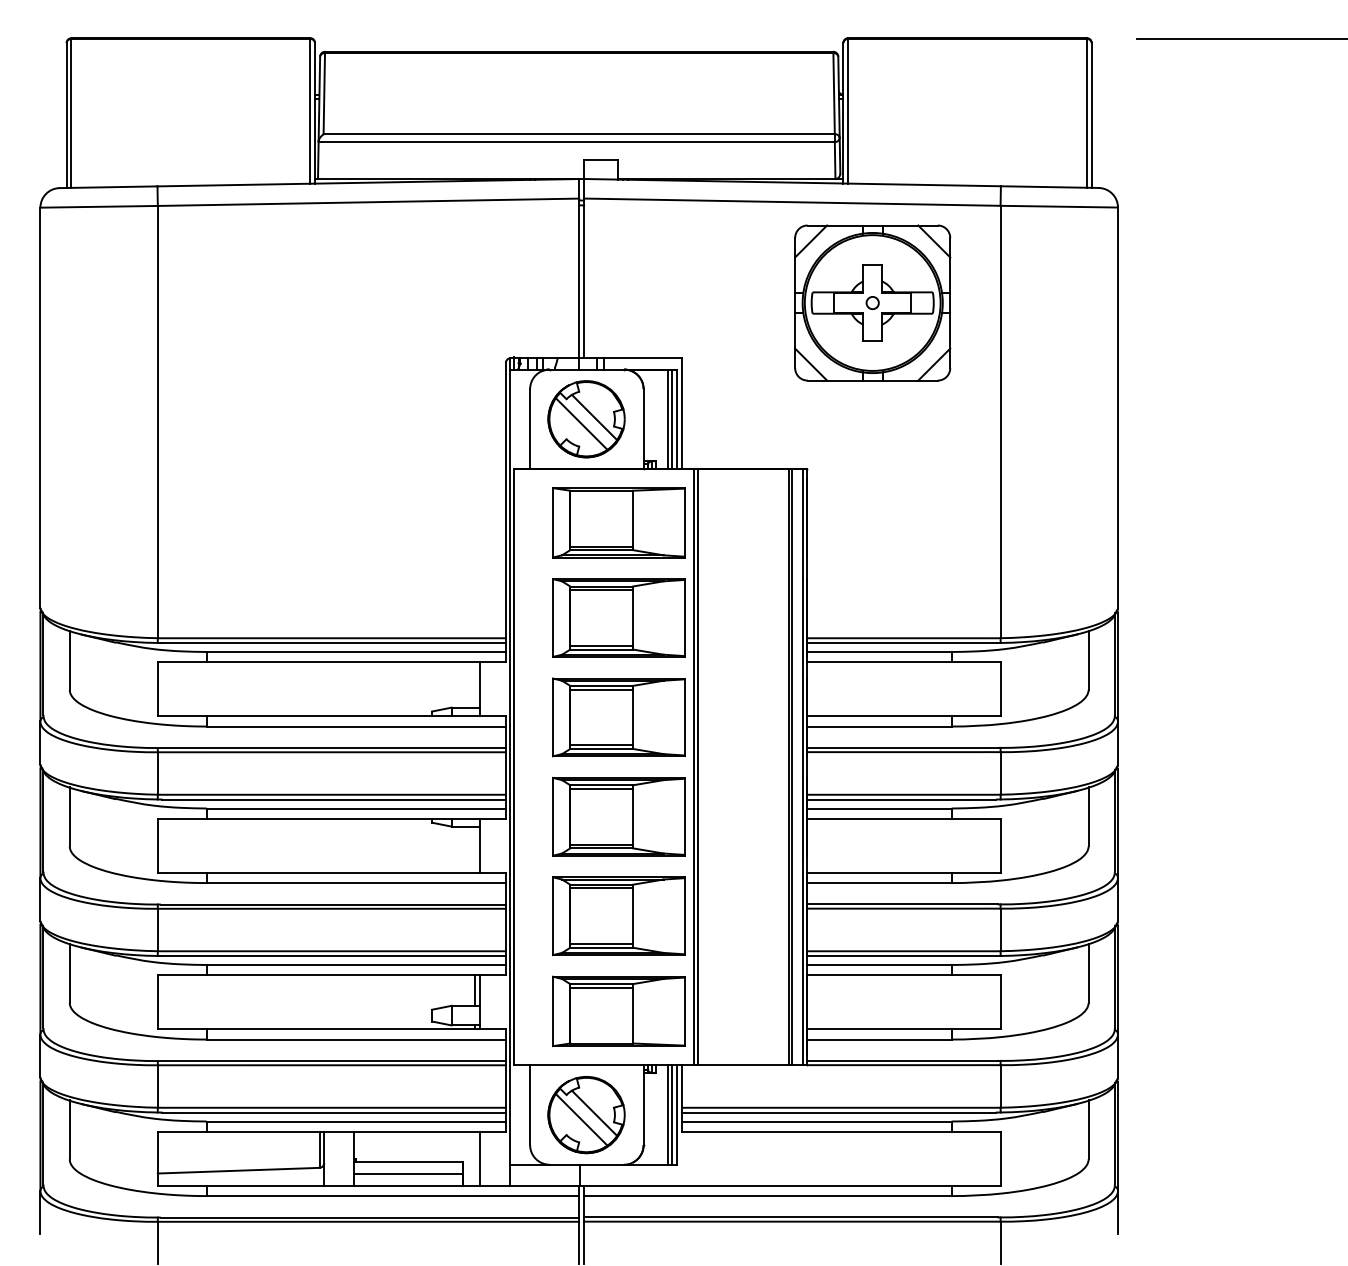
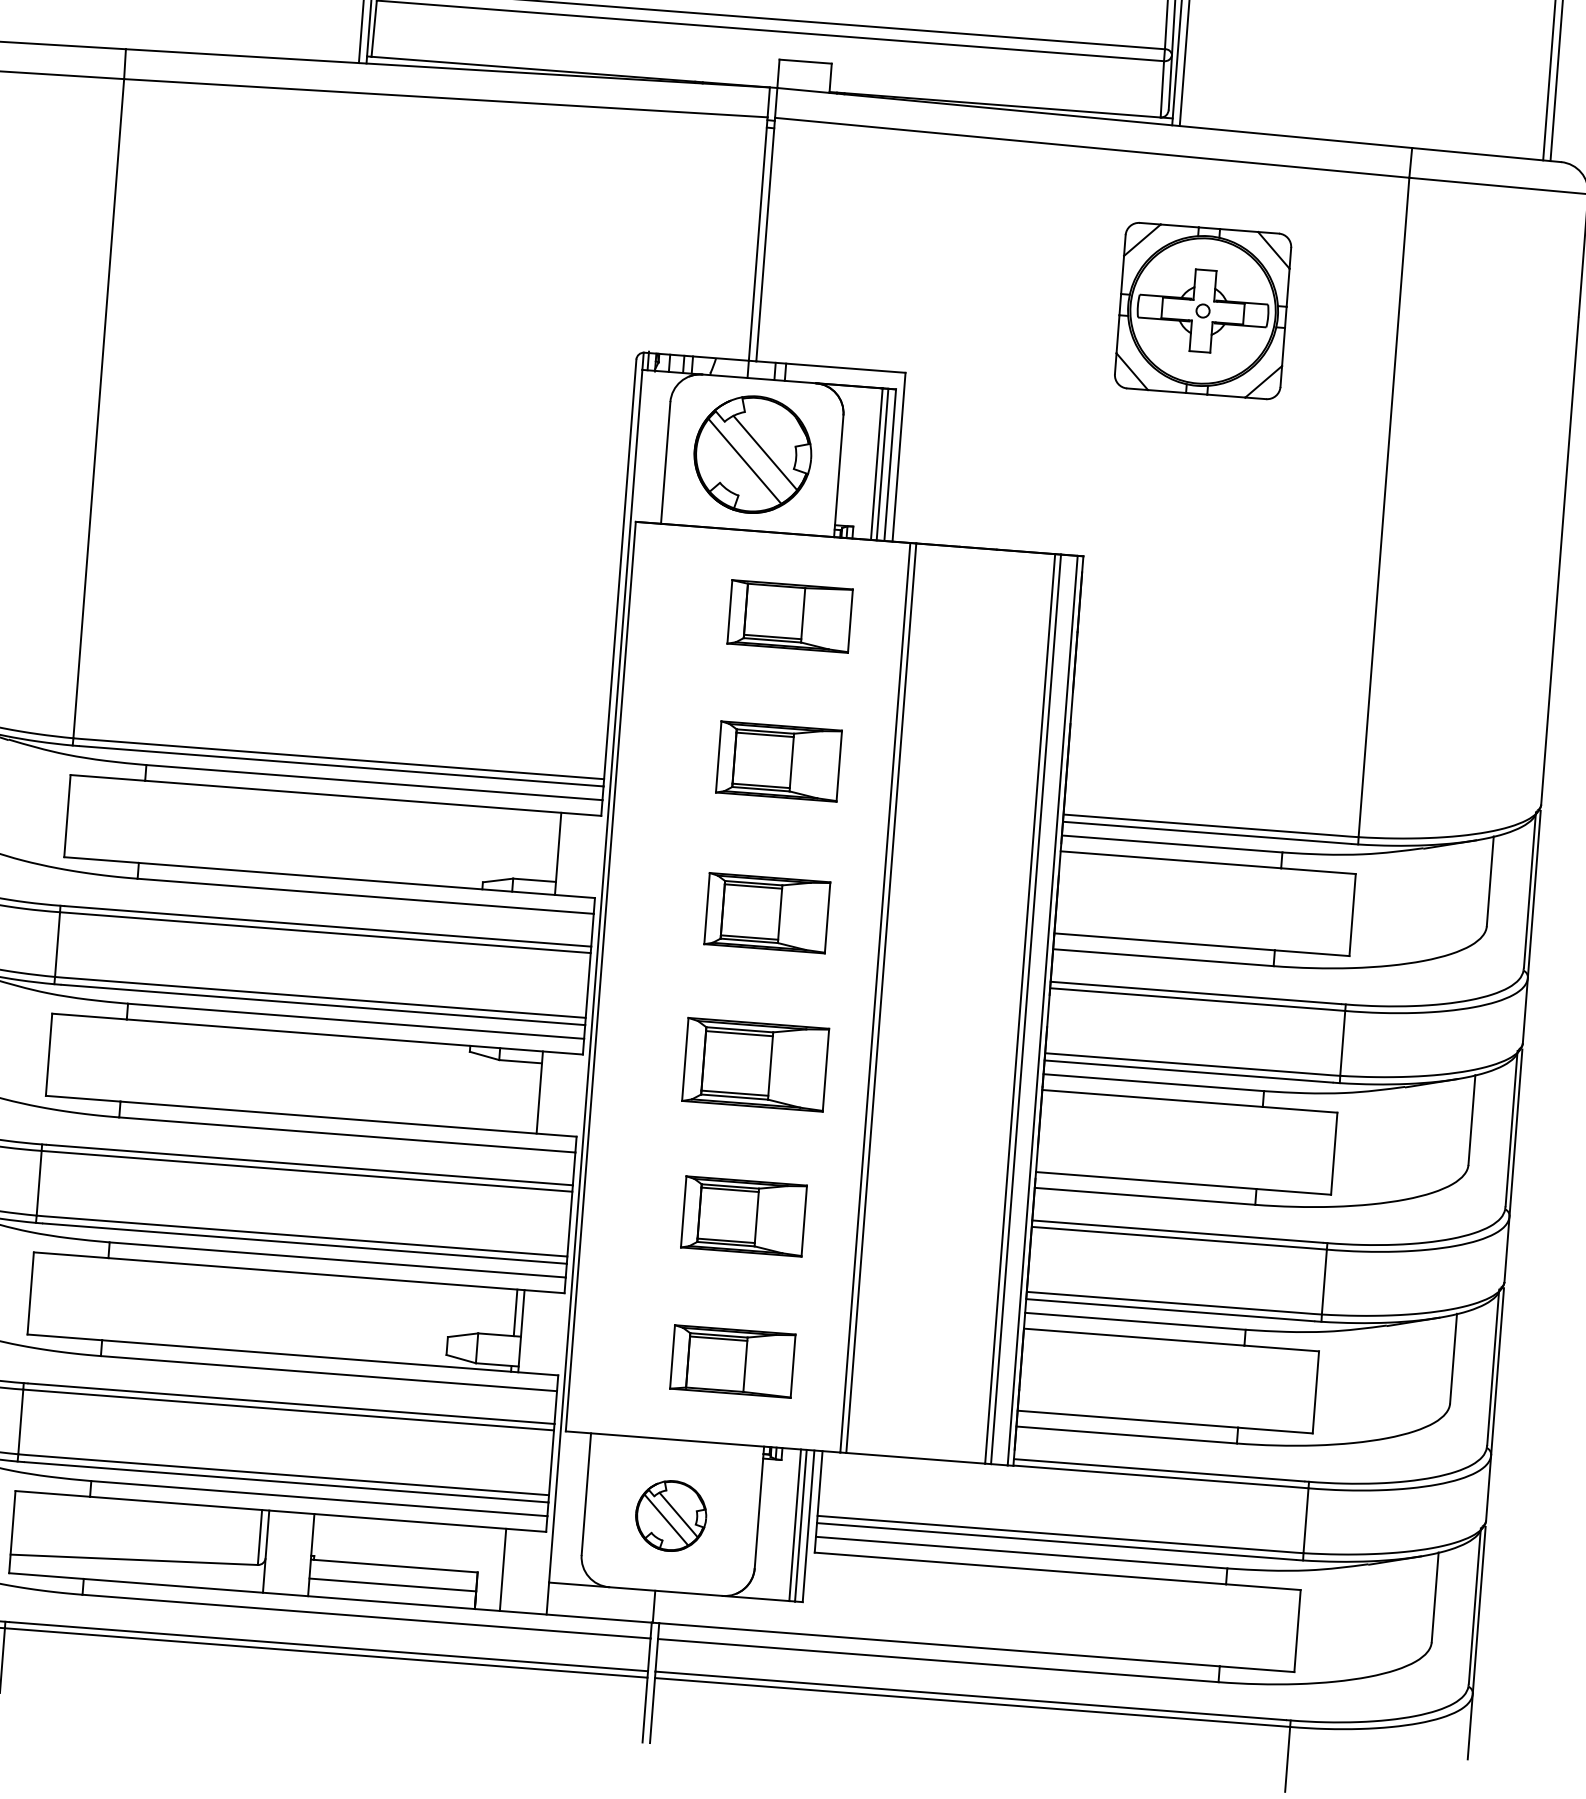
part: (872, 302) -> (1202, 310), size x0.7
part: (618, 522) -> (789, 615), size x0.6
part: (618, 617) -> (778, 760), size x0.6
part: (618, 717) -> (766, 913), size x0.6
part: (618, 816) -> (755, 1064), size x0.7
part: (618, 916) -> (743, 1216), size x0.6
part: (618, 1011) -> (732, 1361), size x0.6
part: (586, 1115) -> (671, 1516), size x0.6

